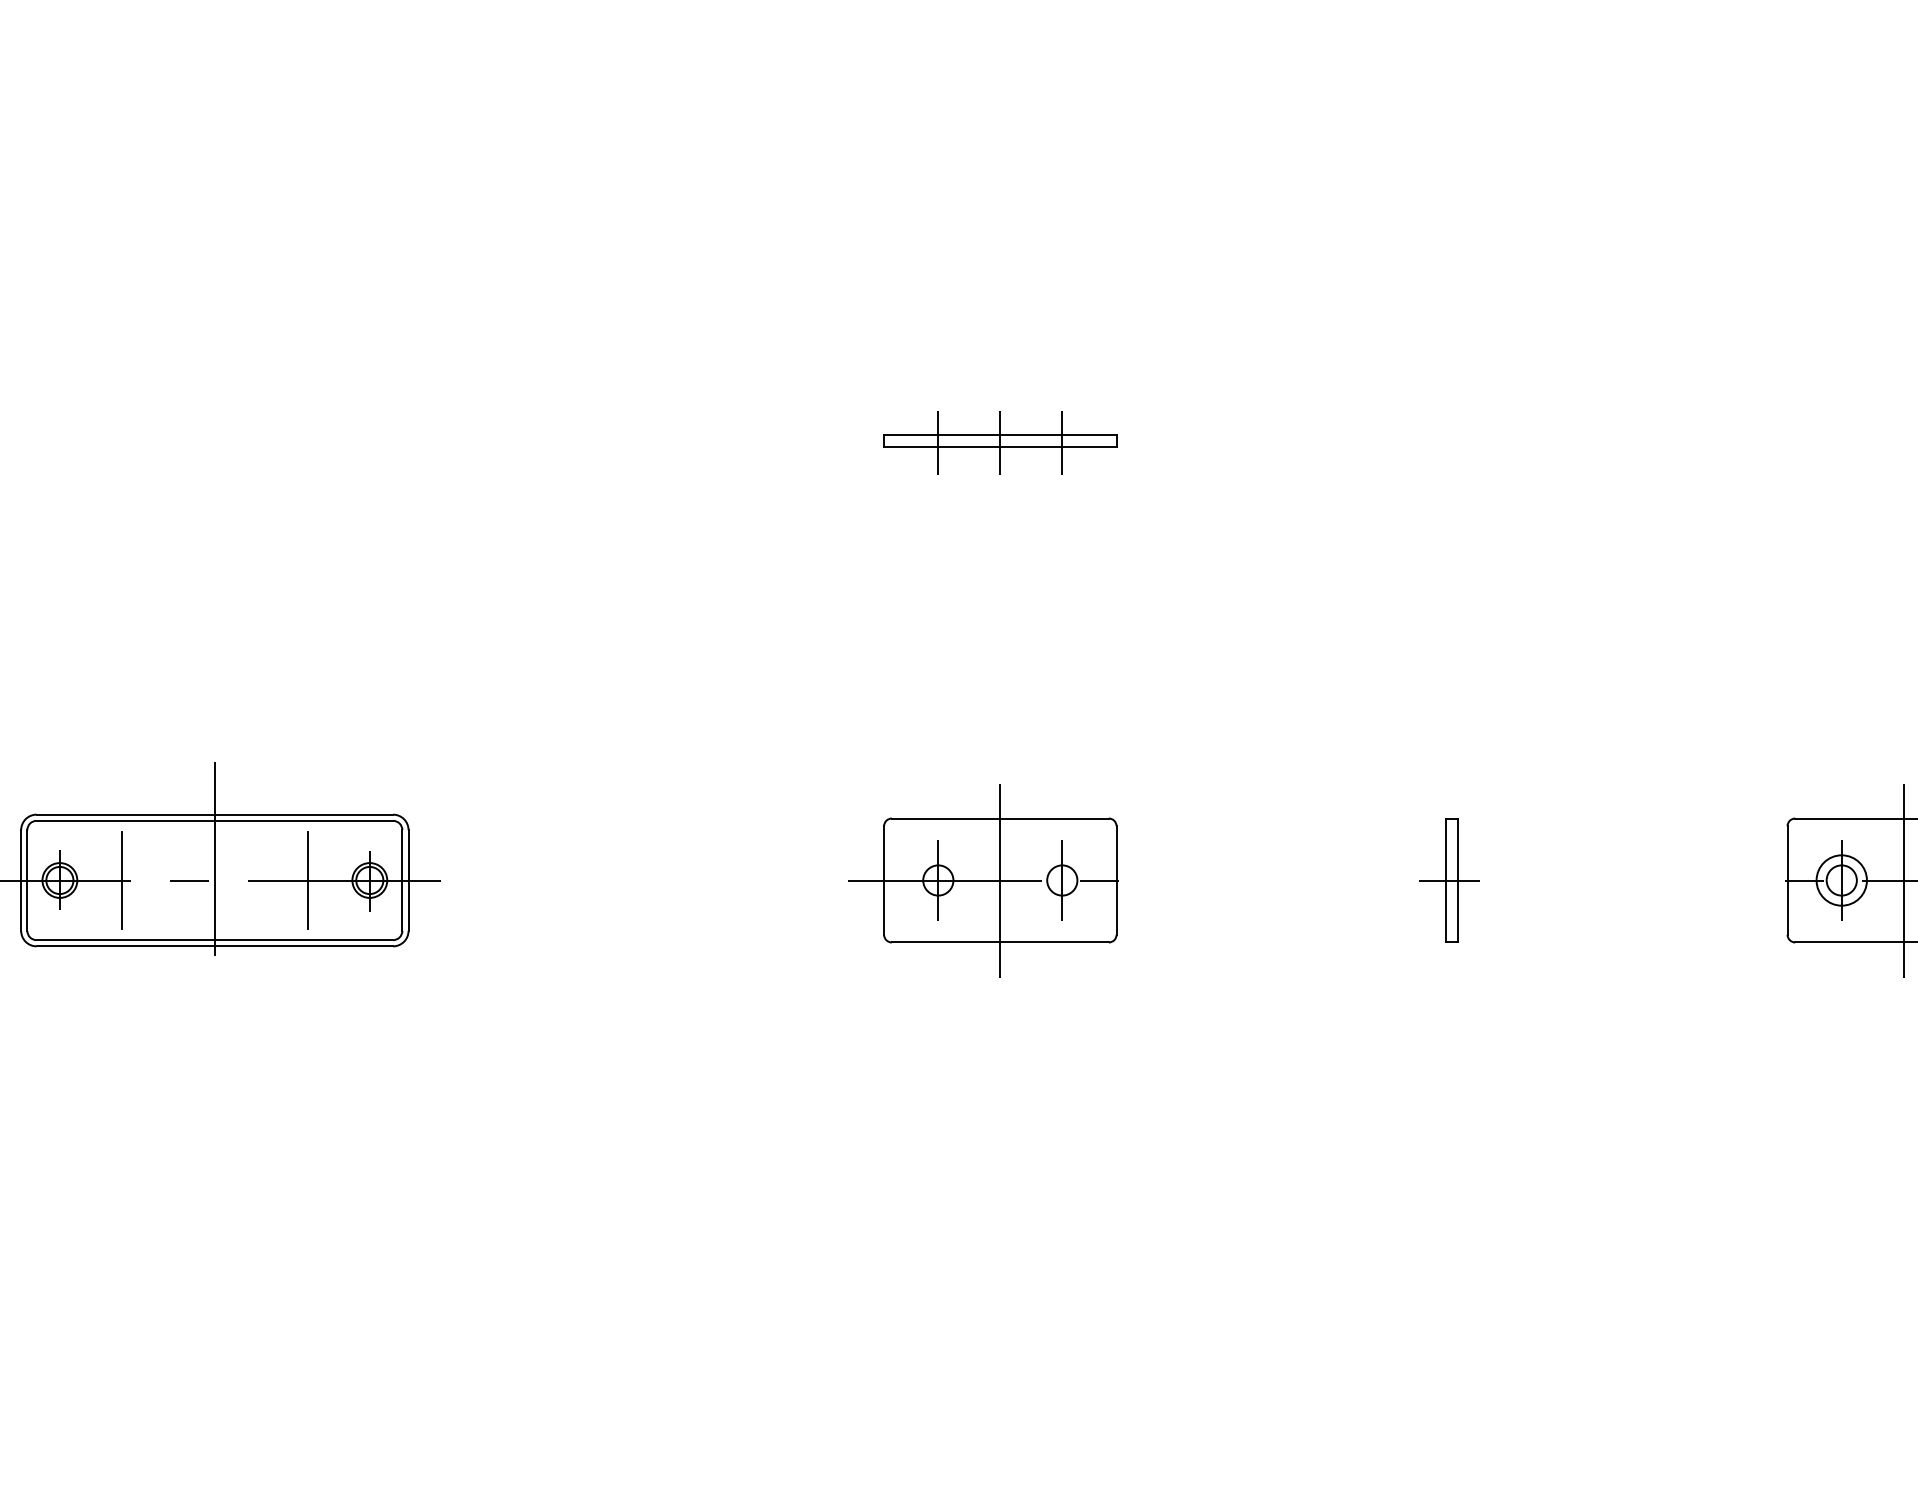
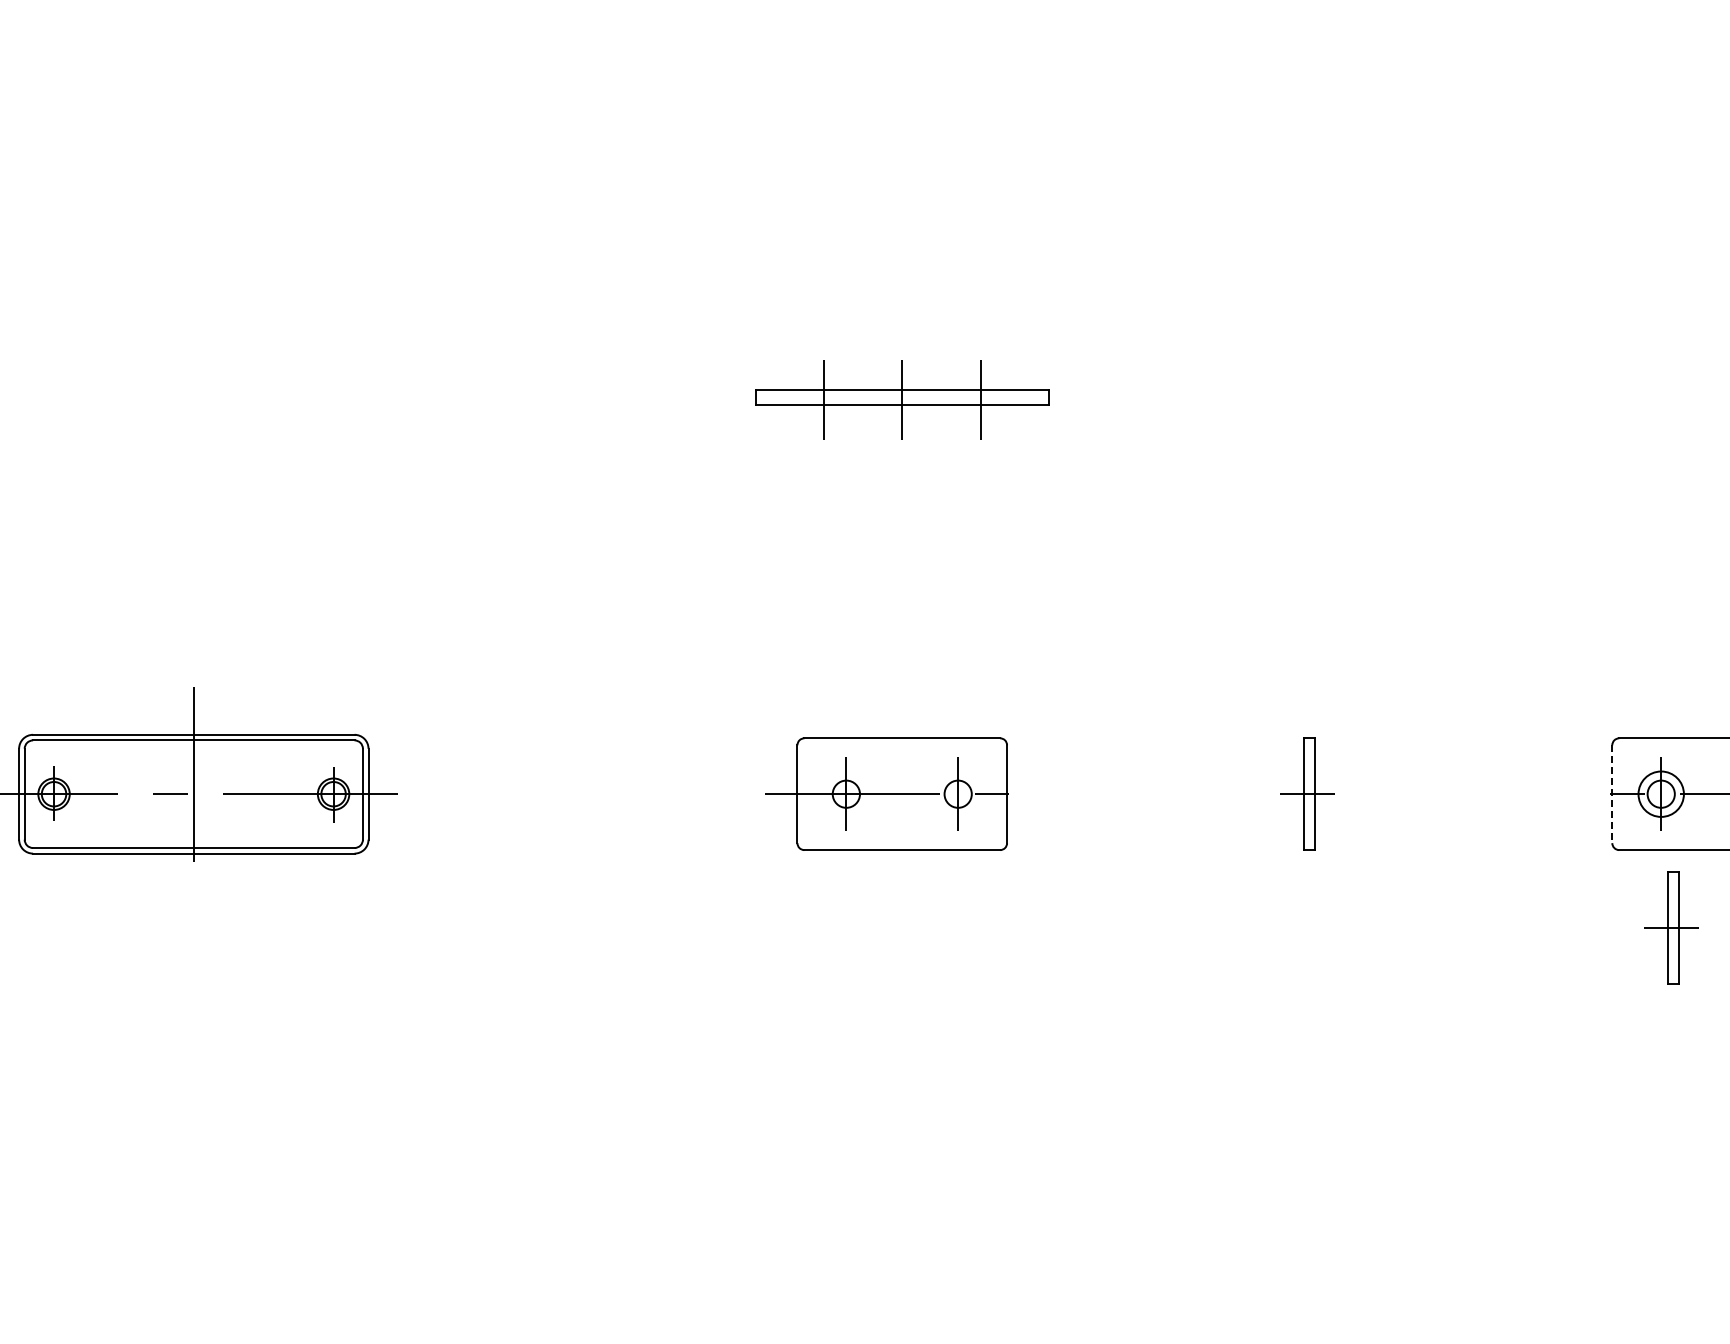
part: (999, 442) -> (901, 399), size x1.4
line: (121, 880) -> (109, 794), removed
line: (307, 880) -> (277, 794), removed
line: (1787, 880) -> (1612, 794), solid -> dashed
line: (1000, 884) -> (902, 797), removed
line: (1904, 884) -> (1717, 797), removed
part: (1853, 1028) -> (1671, 927), added

